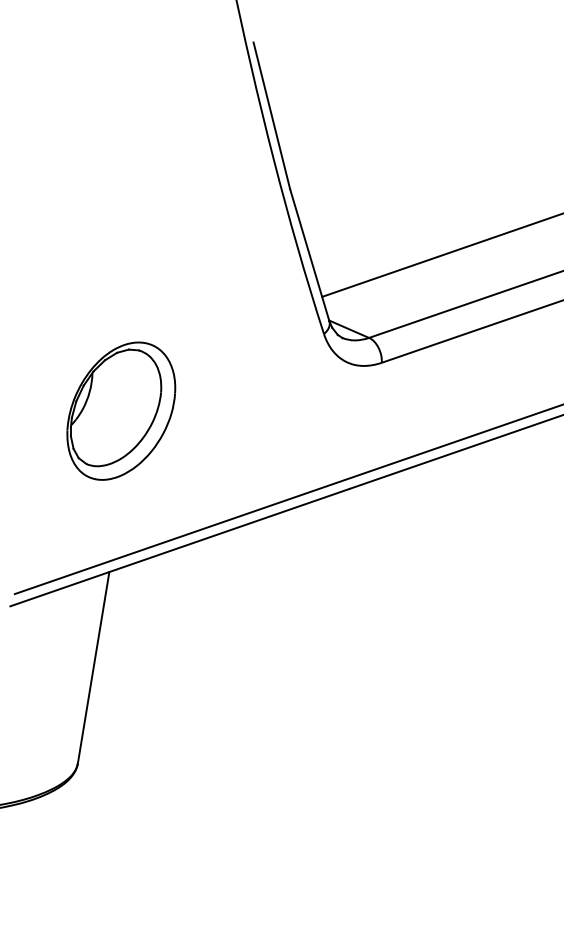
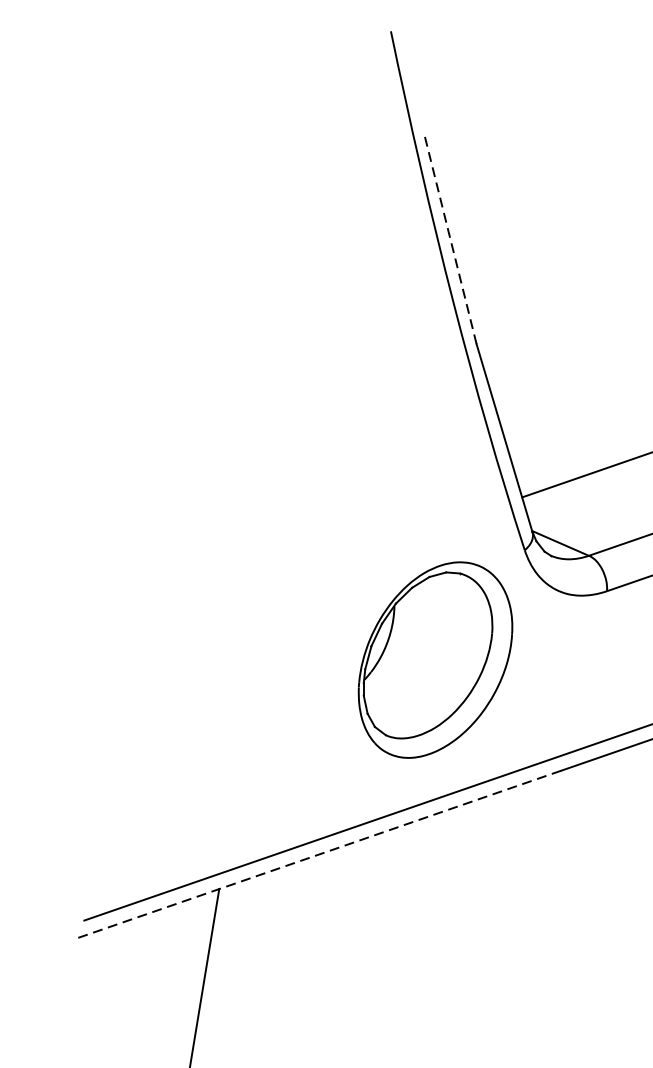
line: (271, 115) -> (450, 239), solid -> dashed
part: (121, 410) -> (435, 659), moved
line: (180, 547) -> (320, 854), solid -> dashed

